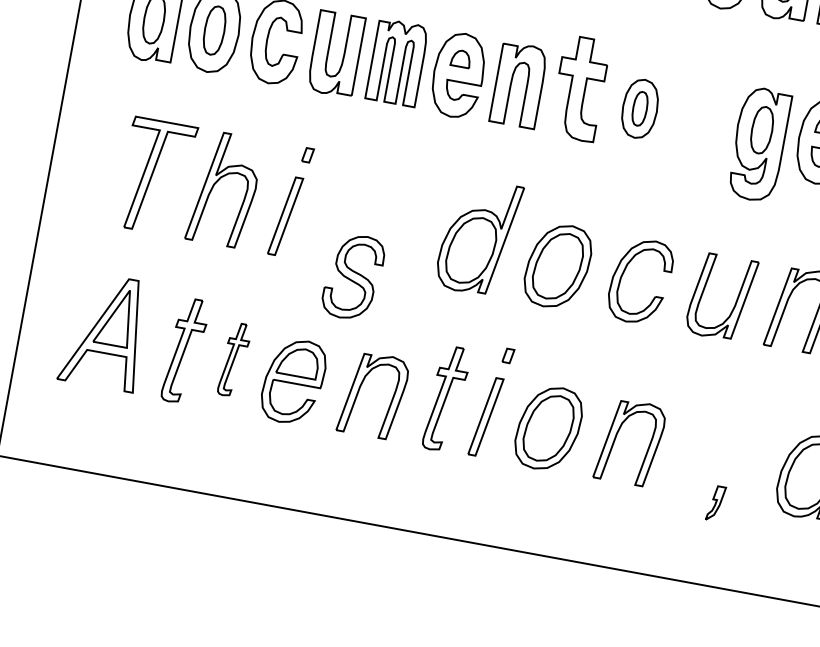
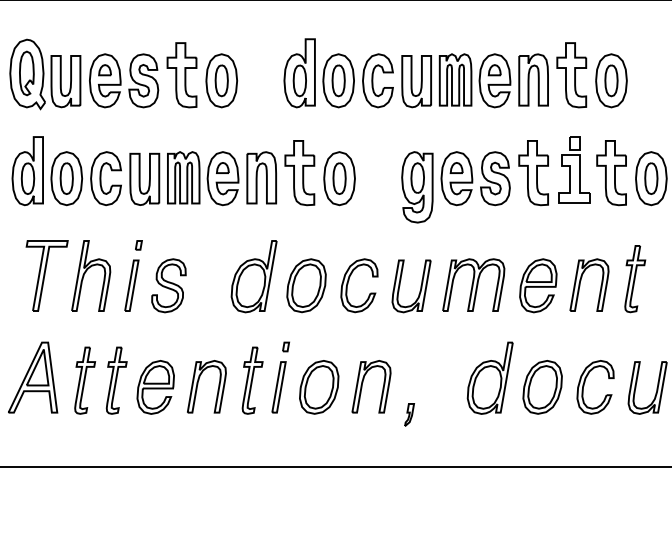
part: (640, 108) -> (339, 178), size x1.43
part: (352, 276) -> (168, 285), moved
part: (234, 359) -> (116, 380), size x1.43
part: (715, 502) -> (409, 414), moved

